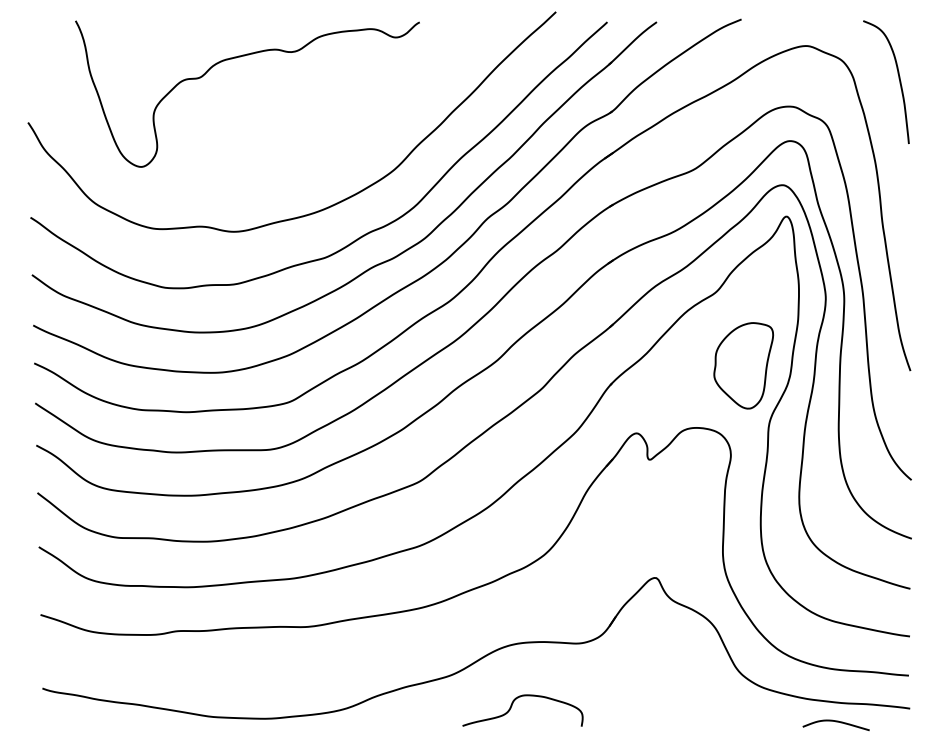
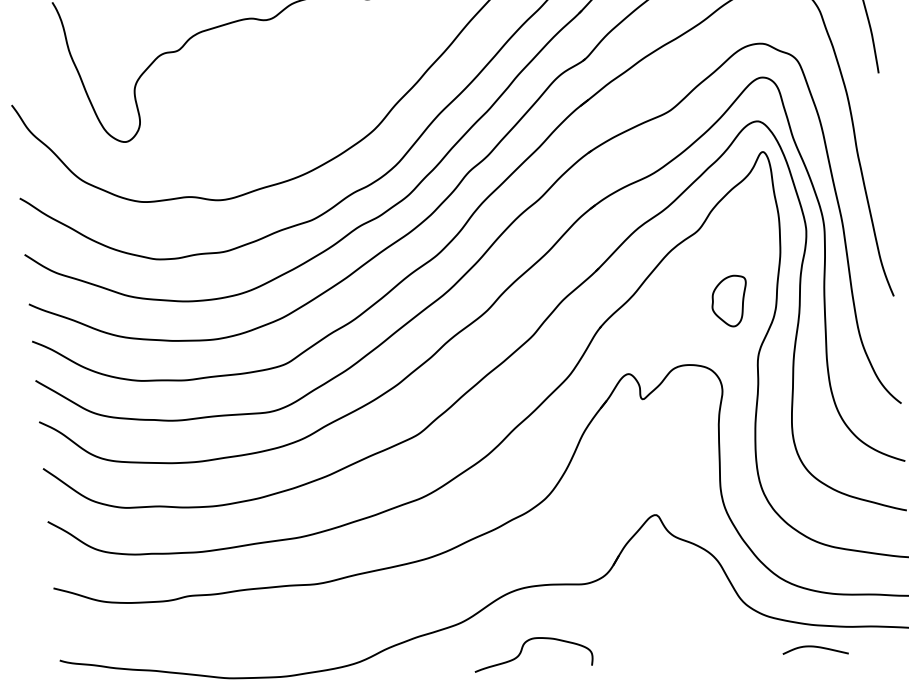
part: (743, 365) -> (729, 300), size x0.6
curve: (835, 722) -> (814, 647), moved

